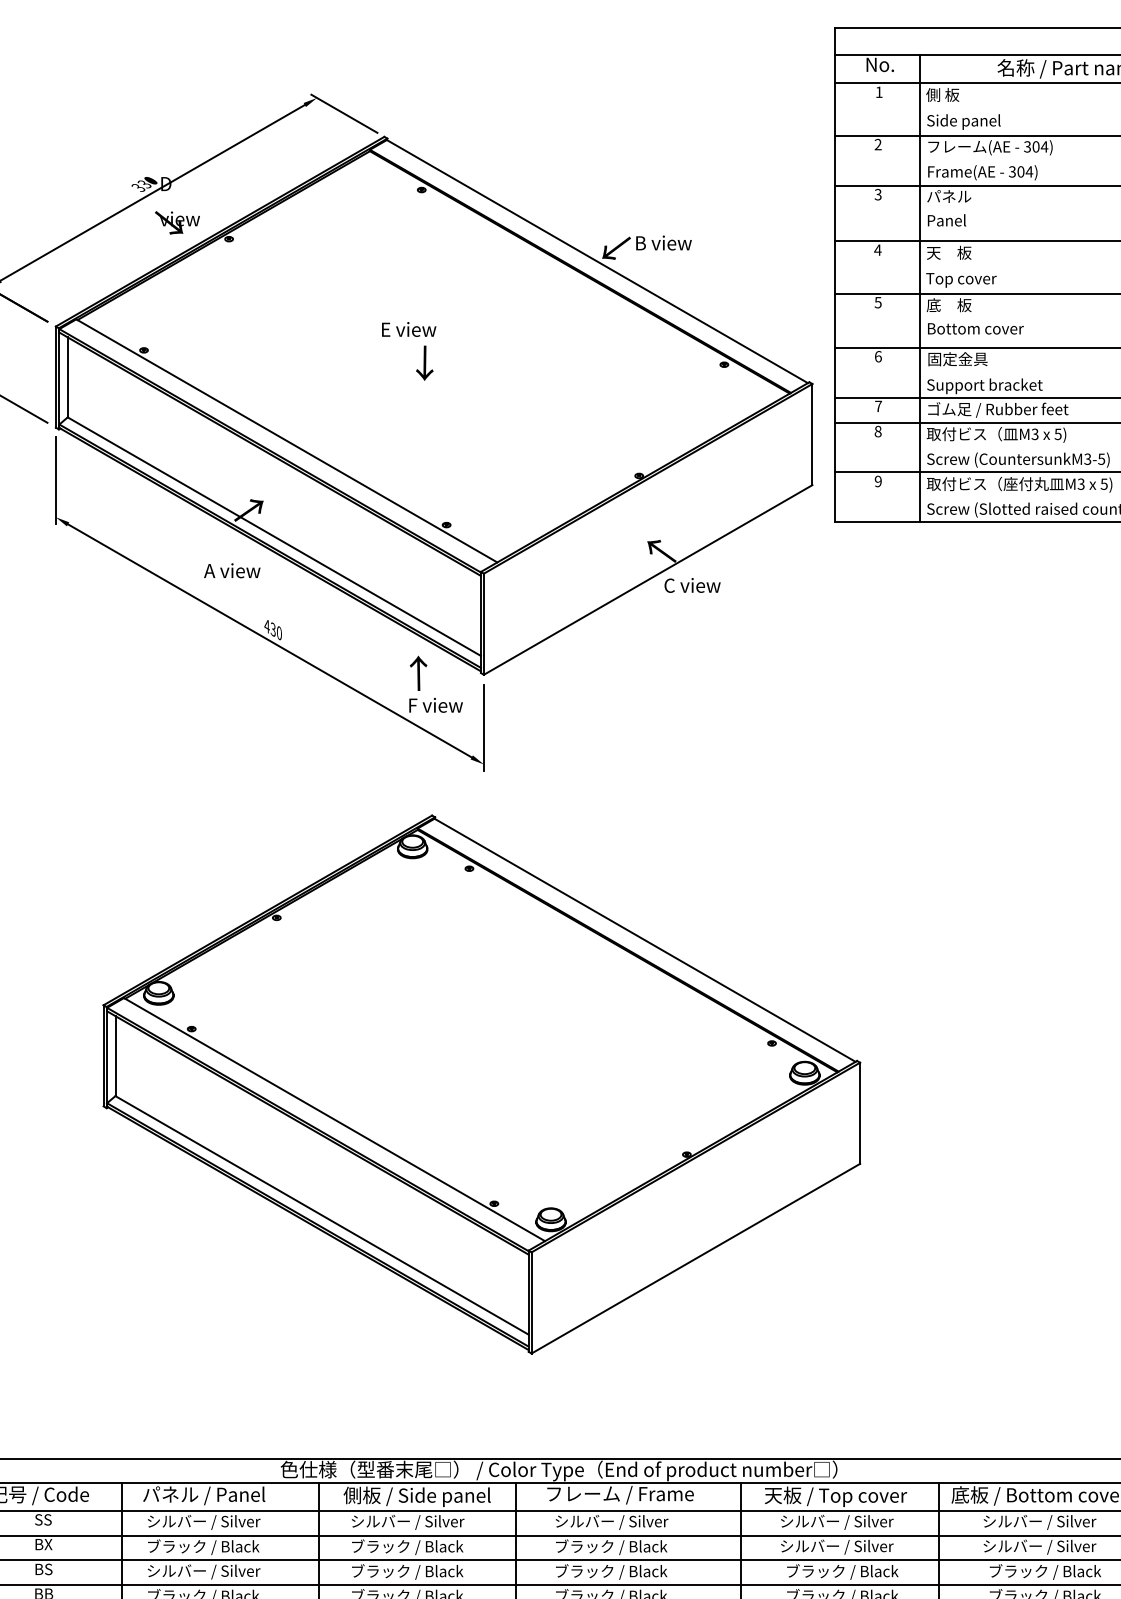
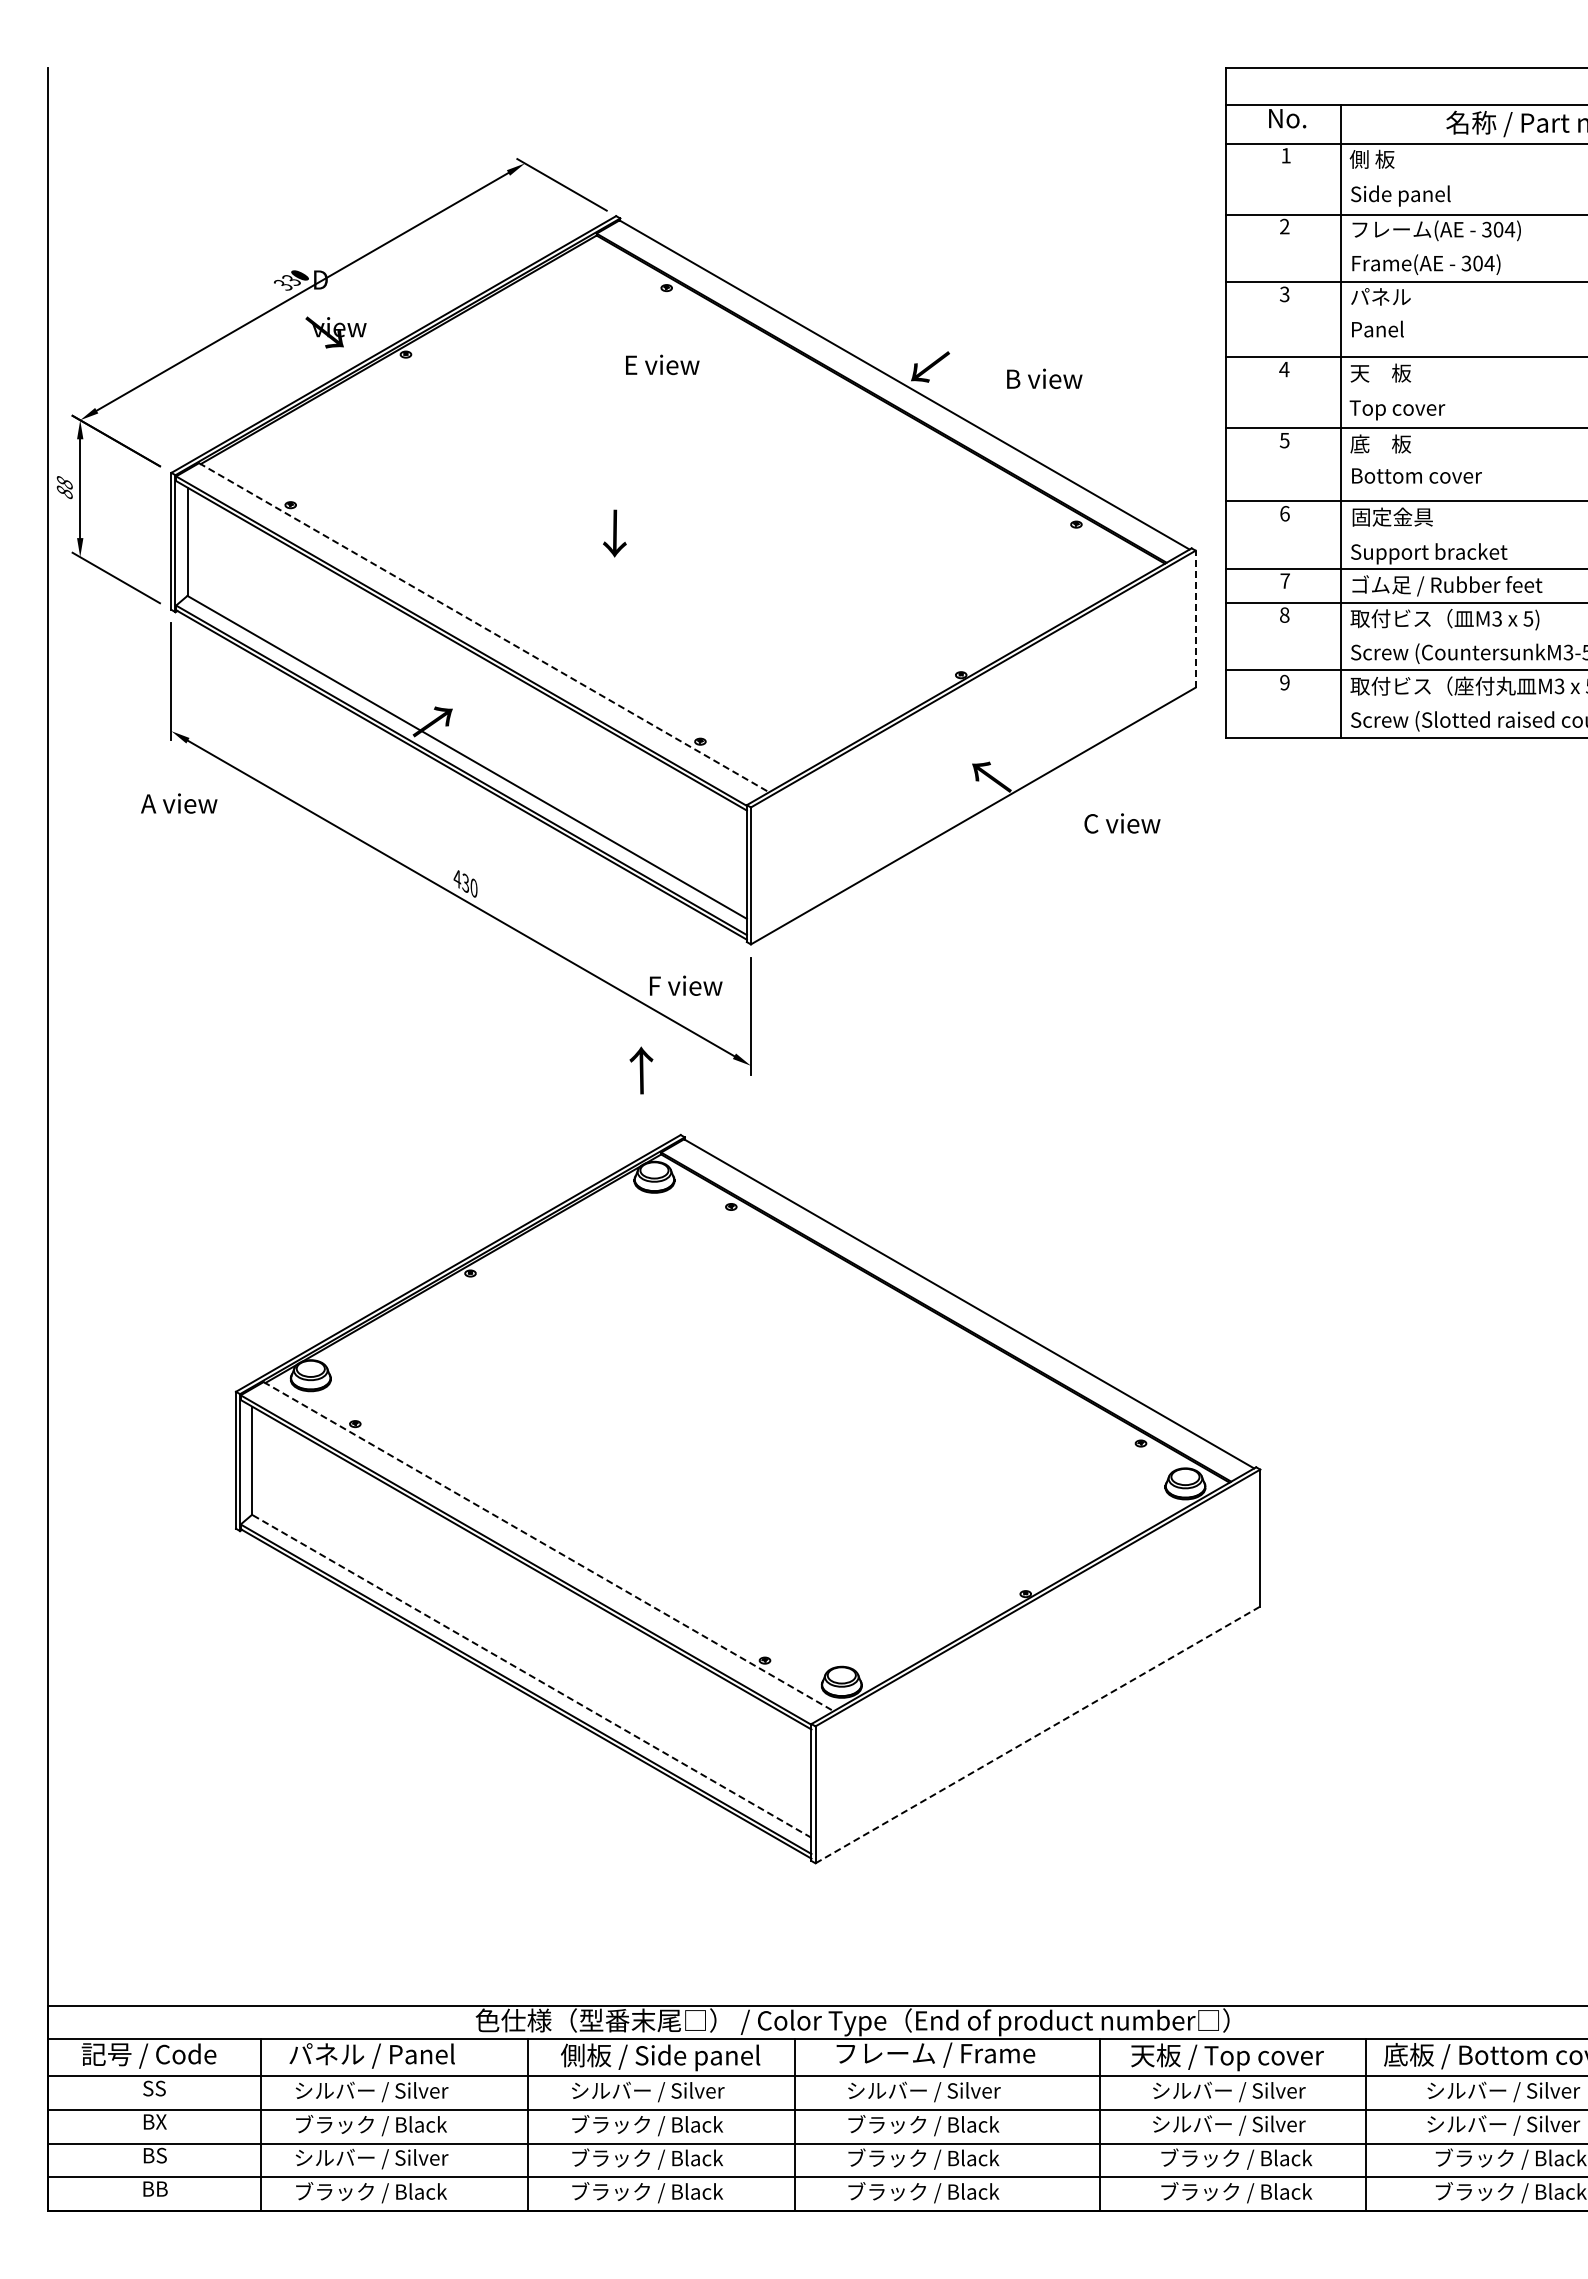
text: (663, 242) -> (1044, 378), moved
text: (409, 329) -> (662, 364), moved
text: (424, 363) -> (614, 533), moved
line: (812, 434) -> (1195, 618), solid -> dashed
line: (287, 440) -> (484, 627), solid -> dashed
text: (232, 570) -> (179, 803), moved
text: (692, 585) -> (1122, 823), moved
text: (418, 673) -> (641, 1070), moved
line: (335, 1119) -> (549, 1546), solid -> dashed
line: (321, 1215) -> (531, 1676), solid -> dashed
line: (695, 1258) -> (1037, 1734), solid -> dashed

